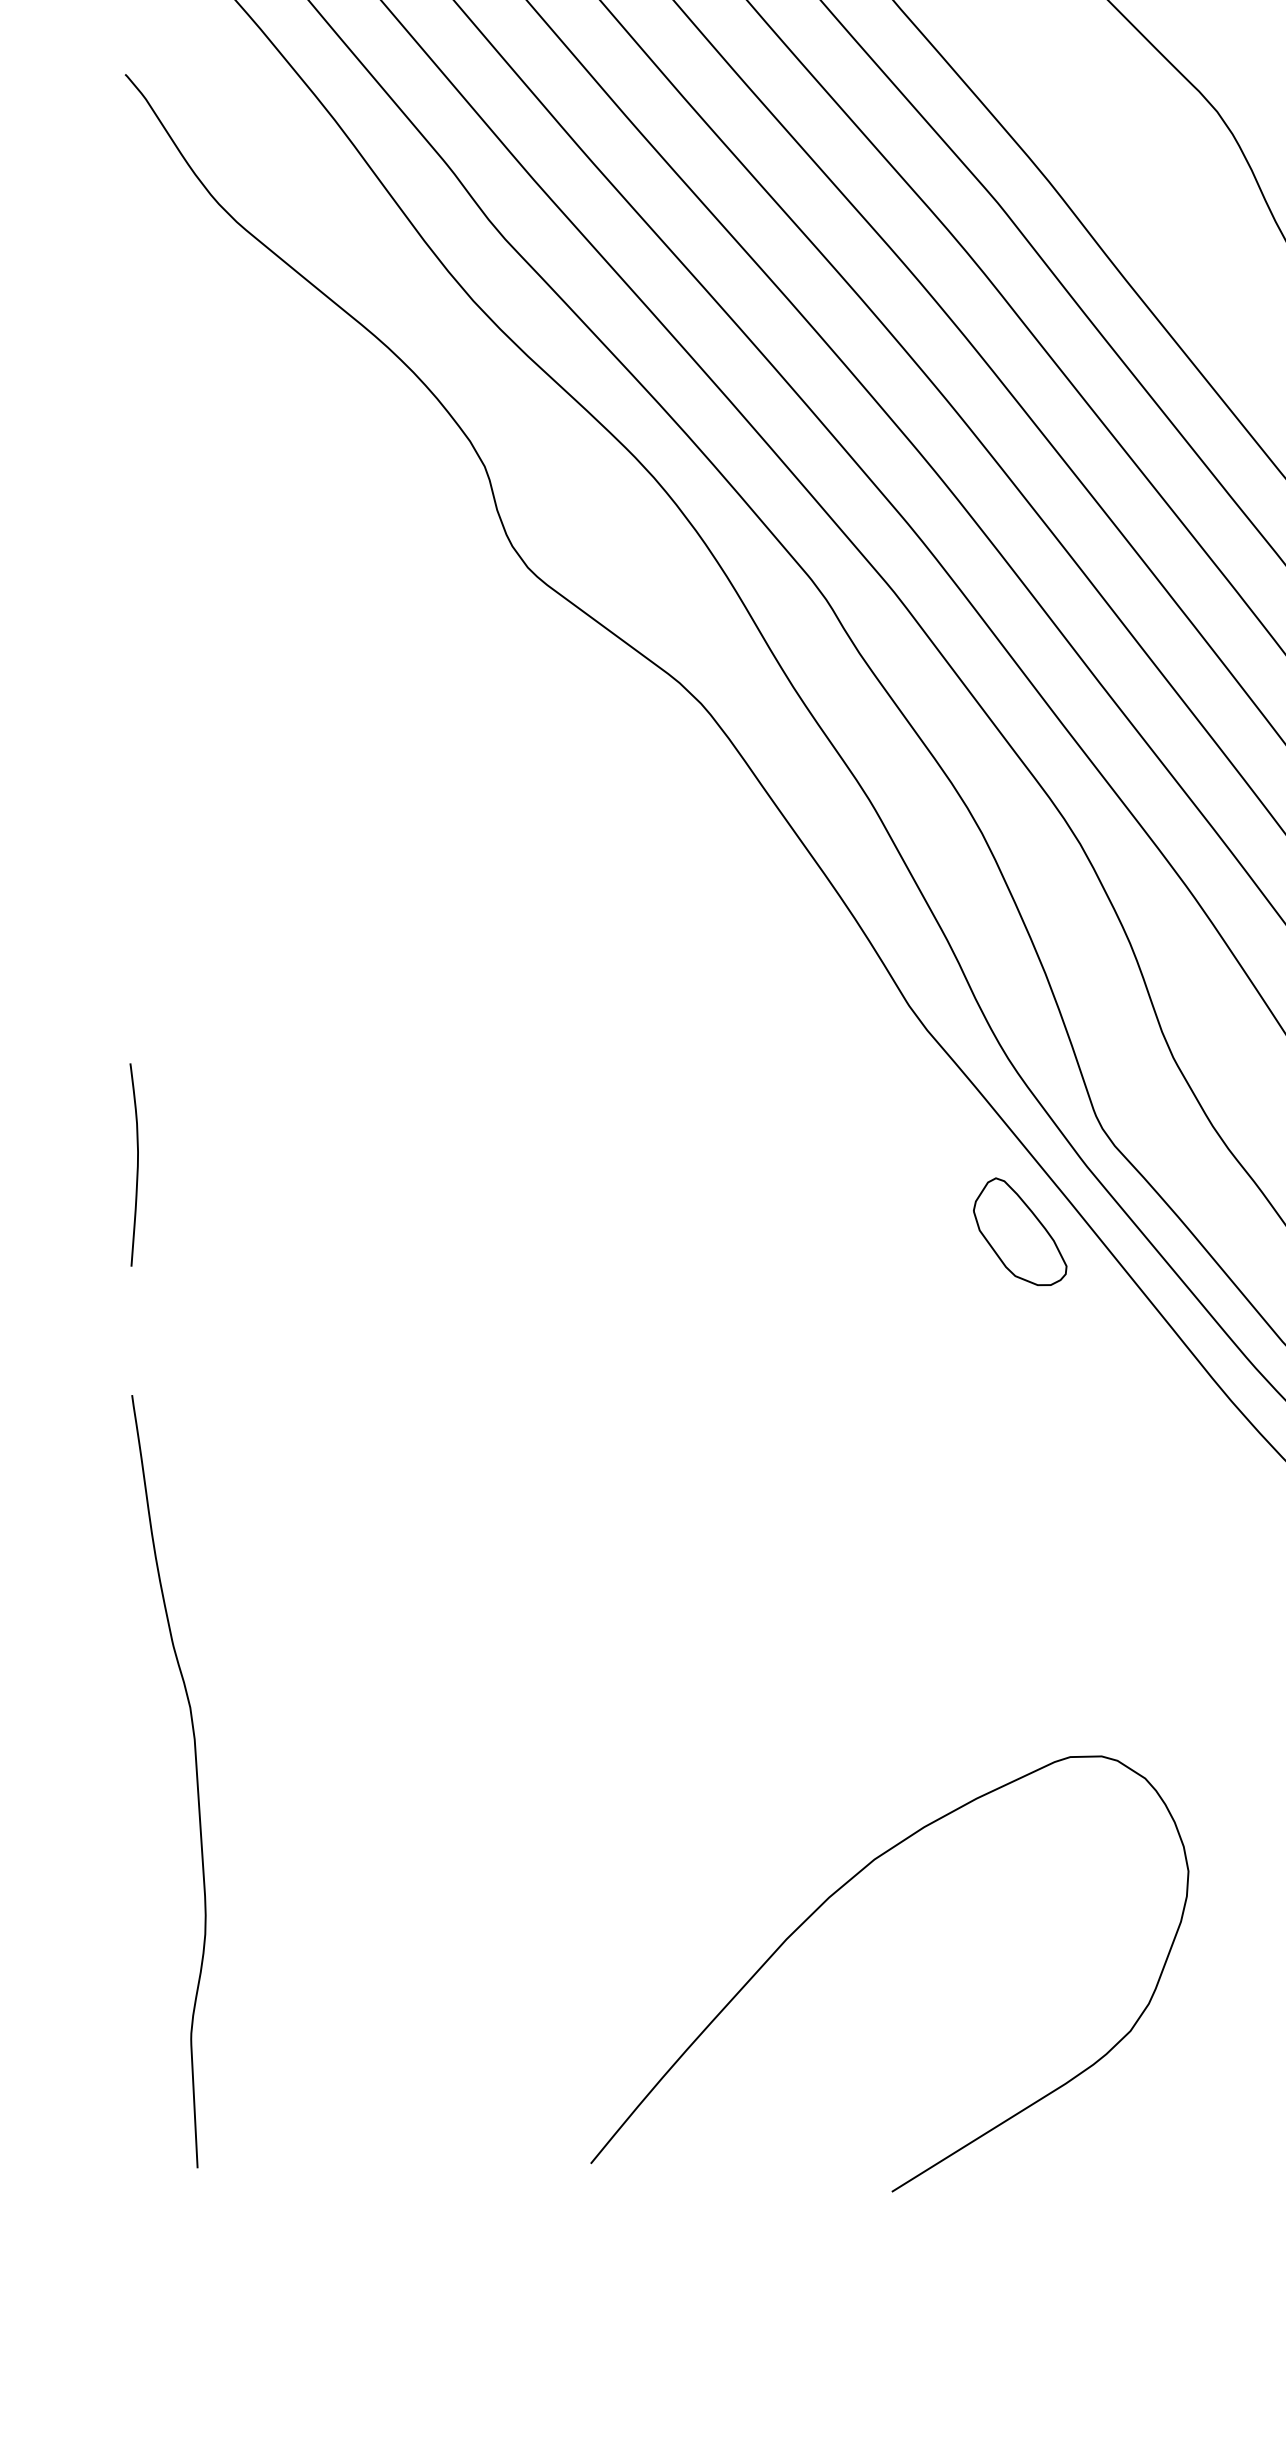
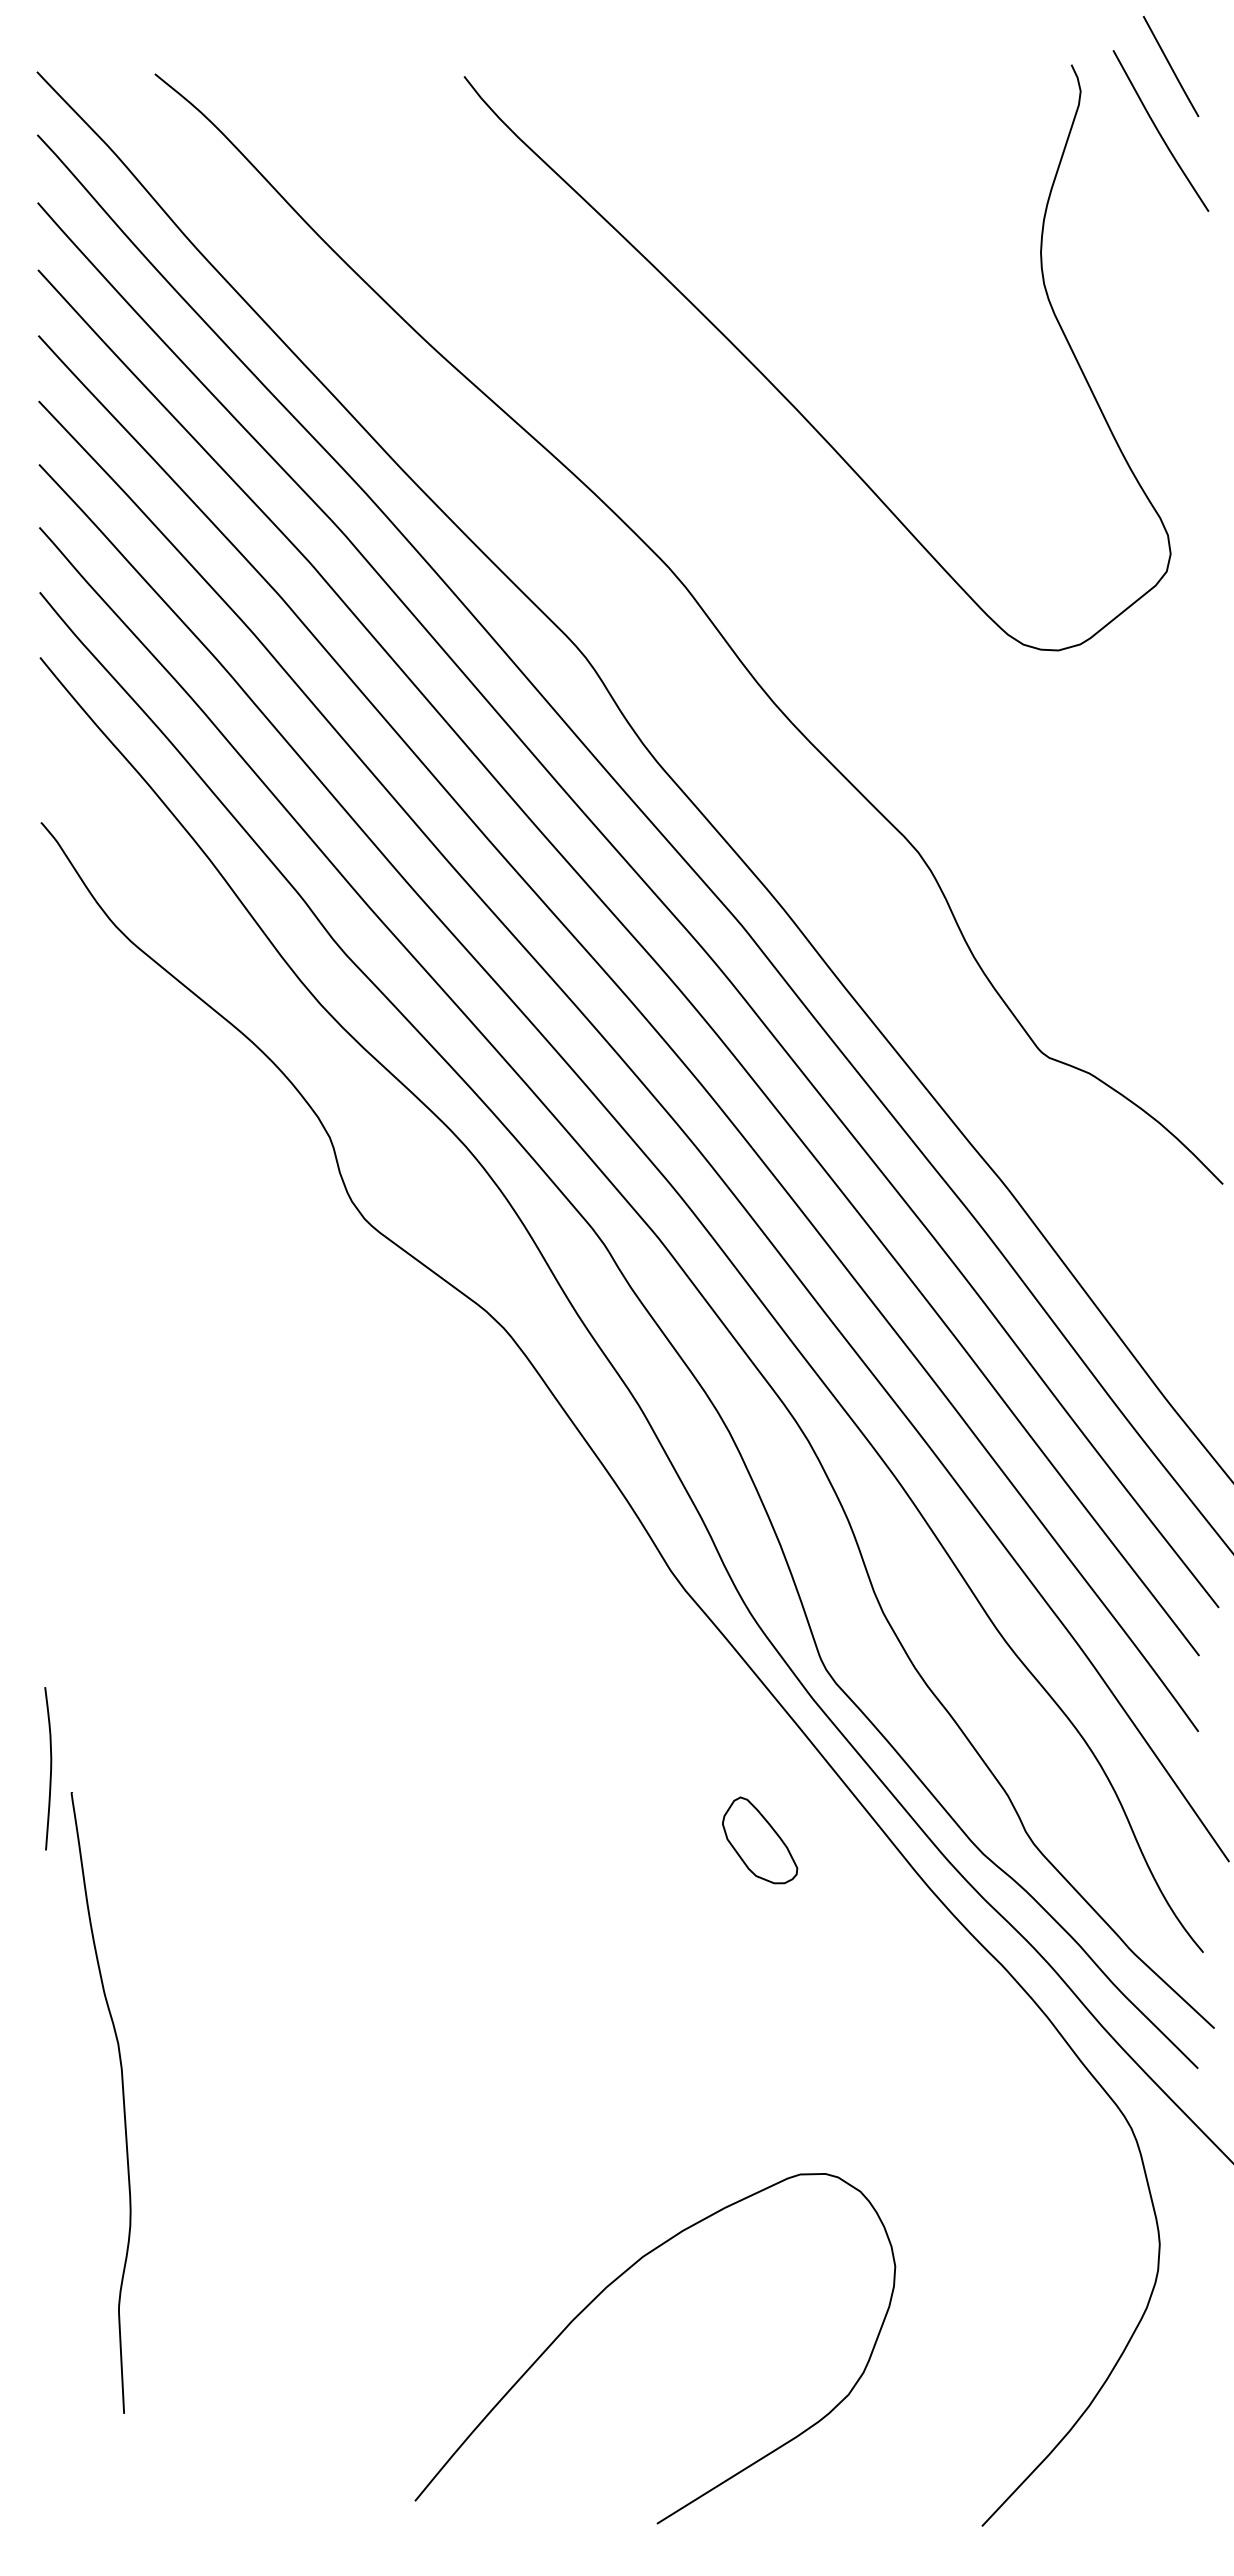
curve: (137, 1164) -> (50, 1768), moved
part: (1020, 1231) -> (760, 1840), moved
part: (195, 1777) -> (122, 2099), moved

